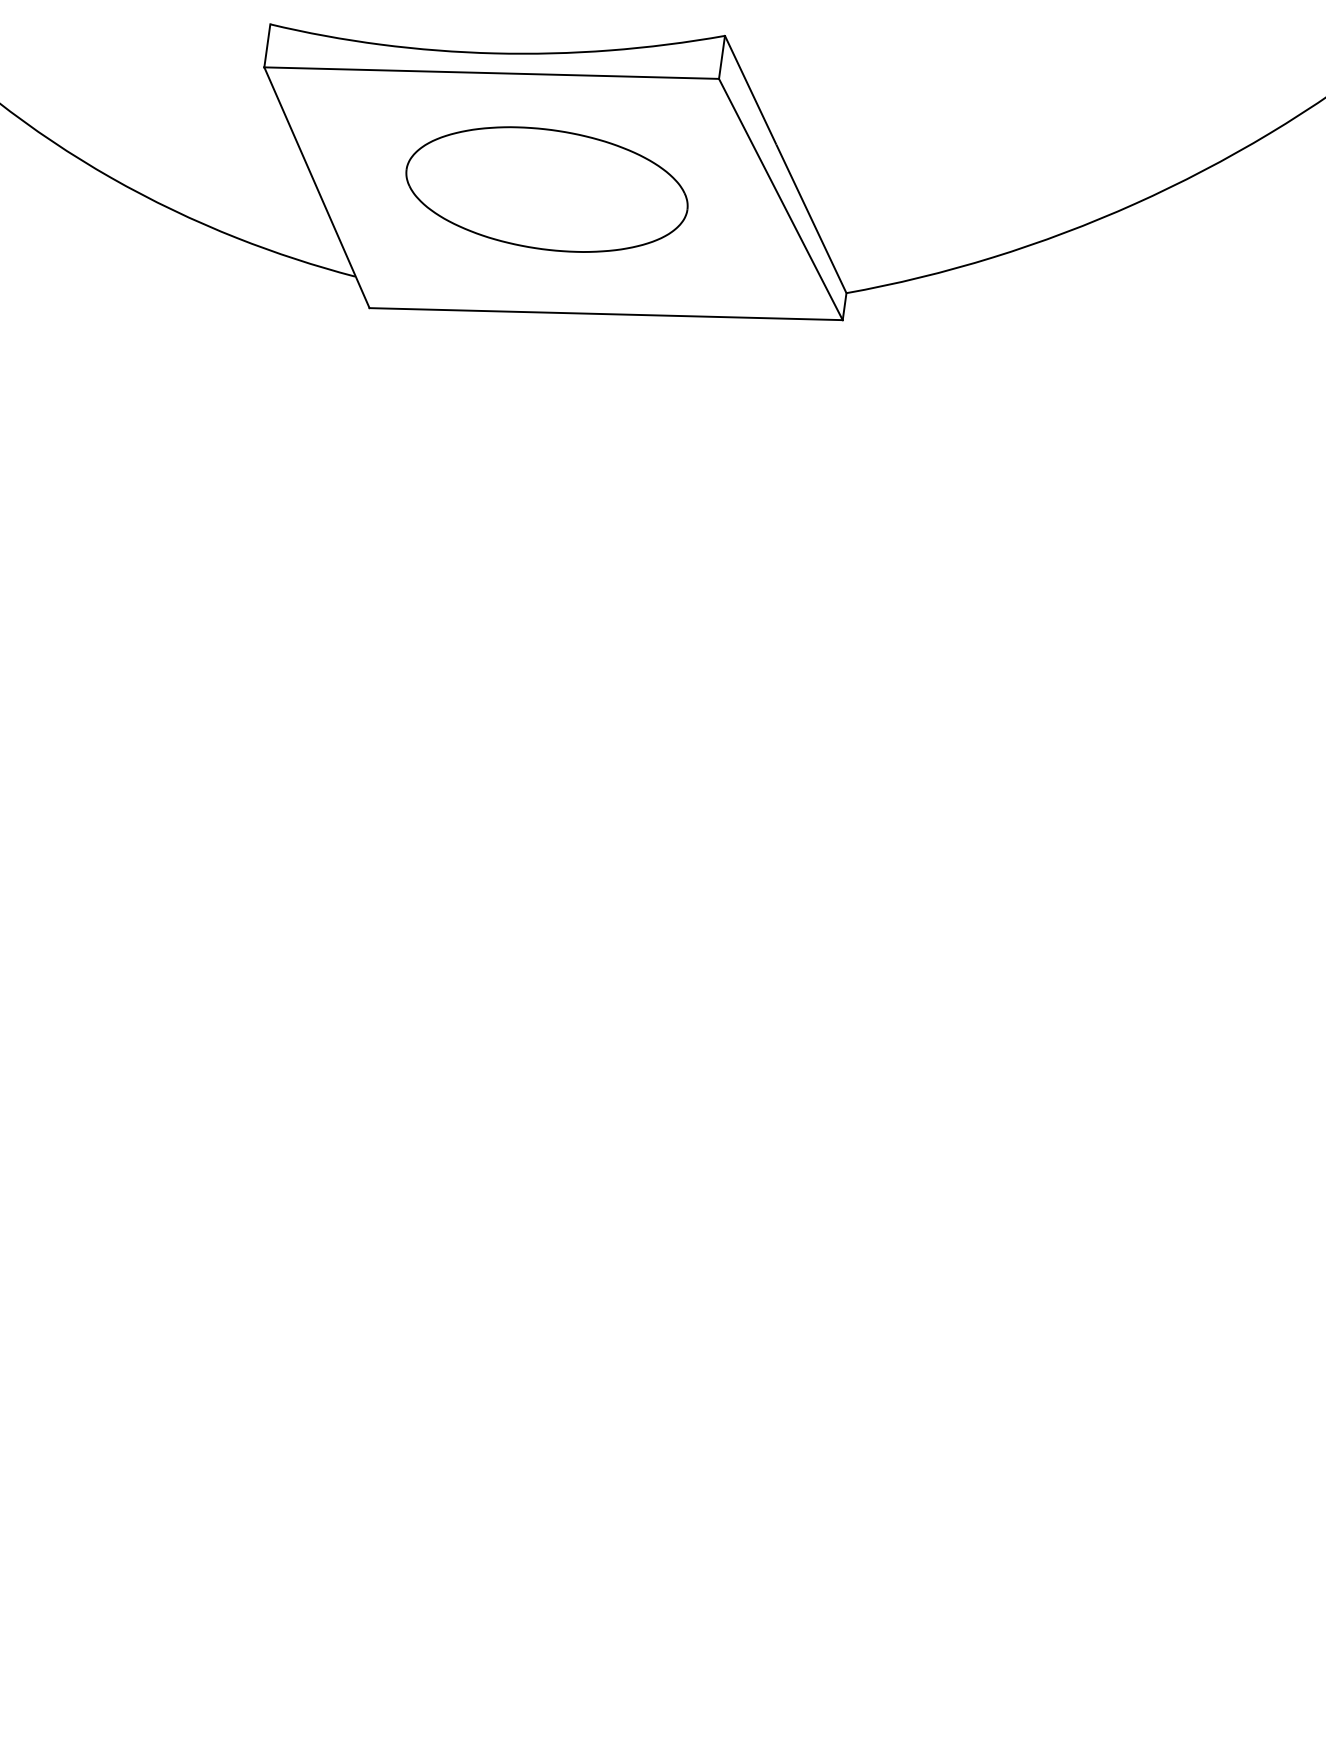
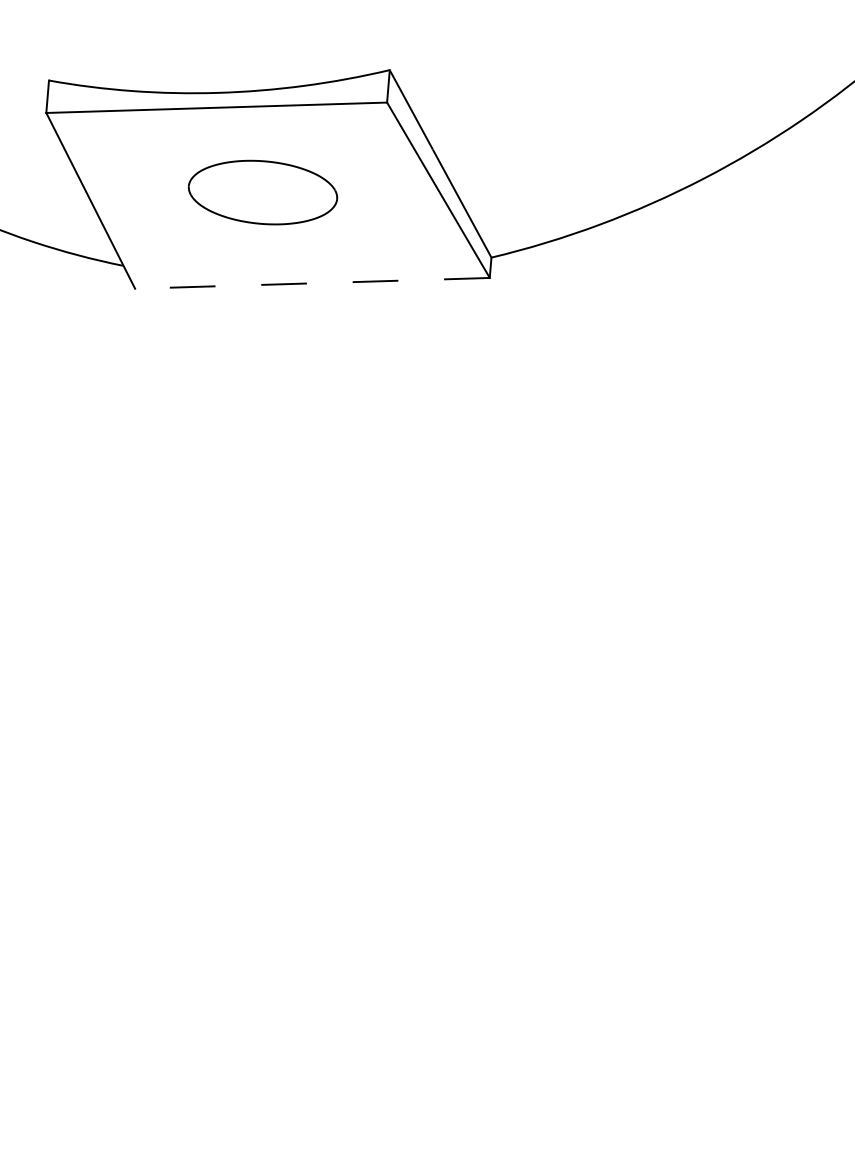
part: (546, 189) -> (262, 192), size x0.7
line: (606, 314) -> (312, 283), solid -> dashed

